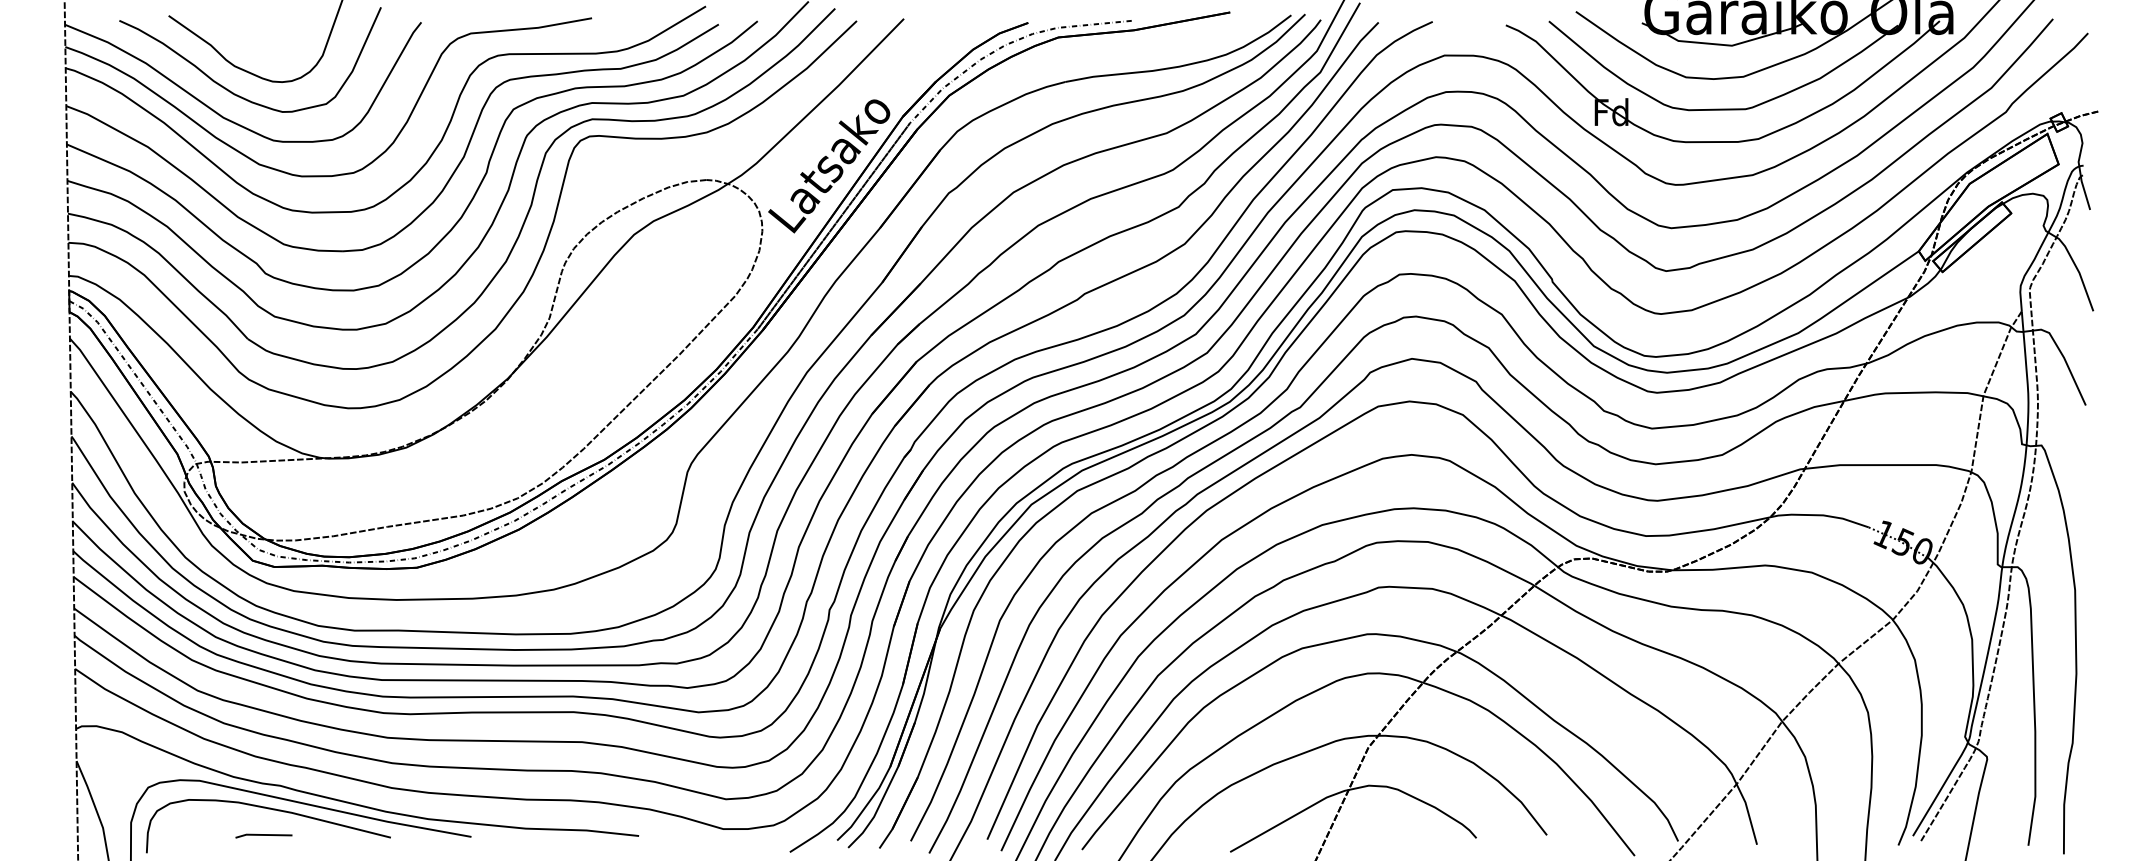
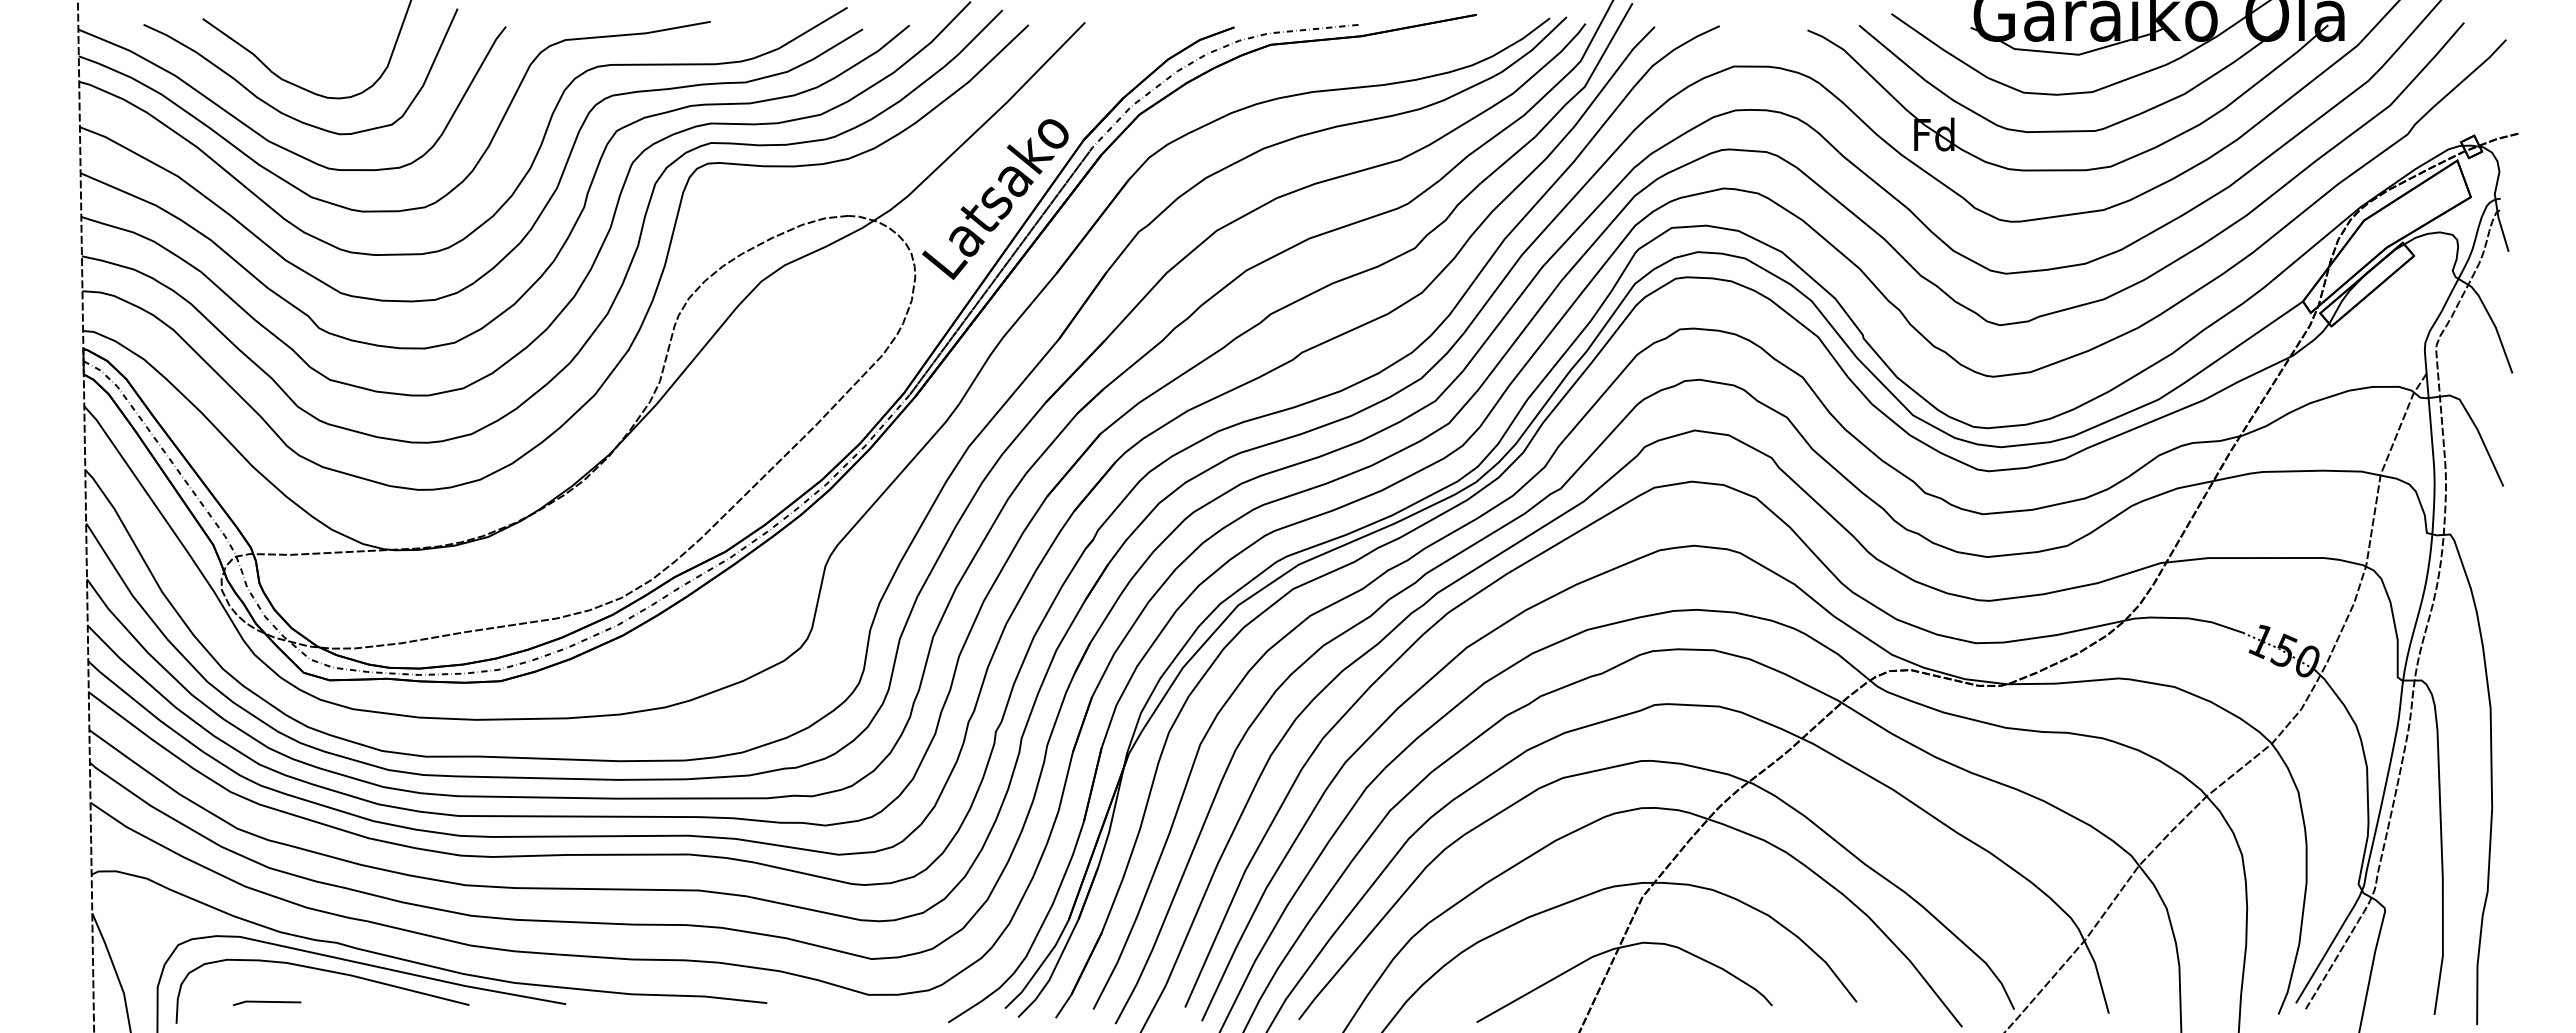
line: (264, 835) -> (267, 1002), moved

